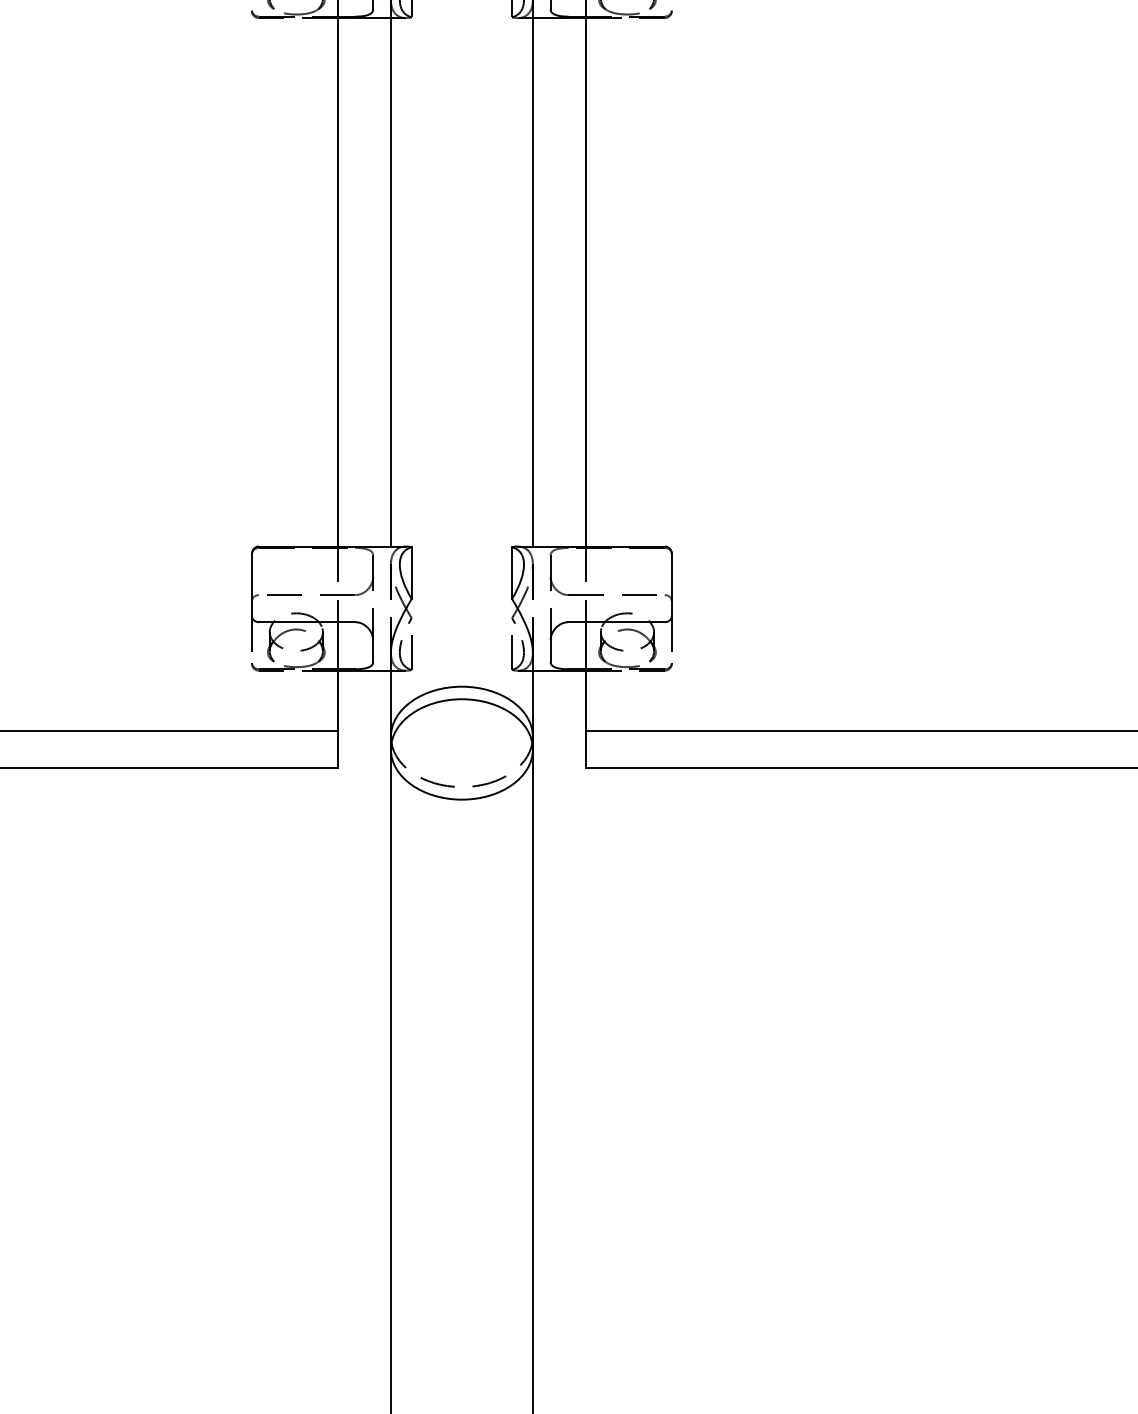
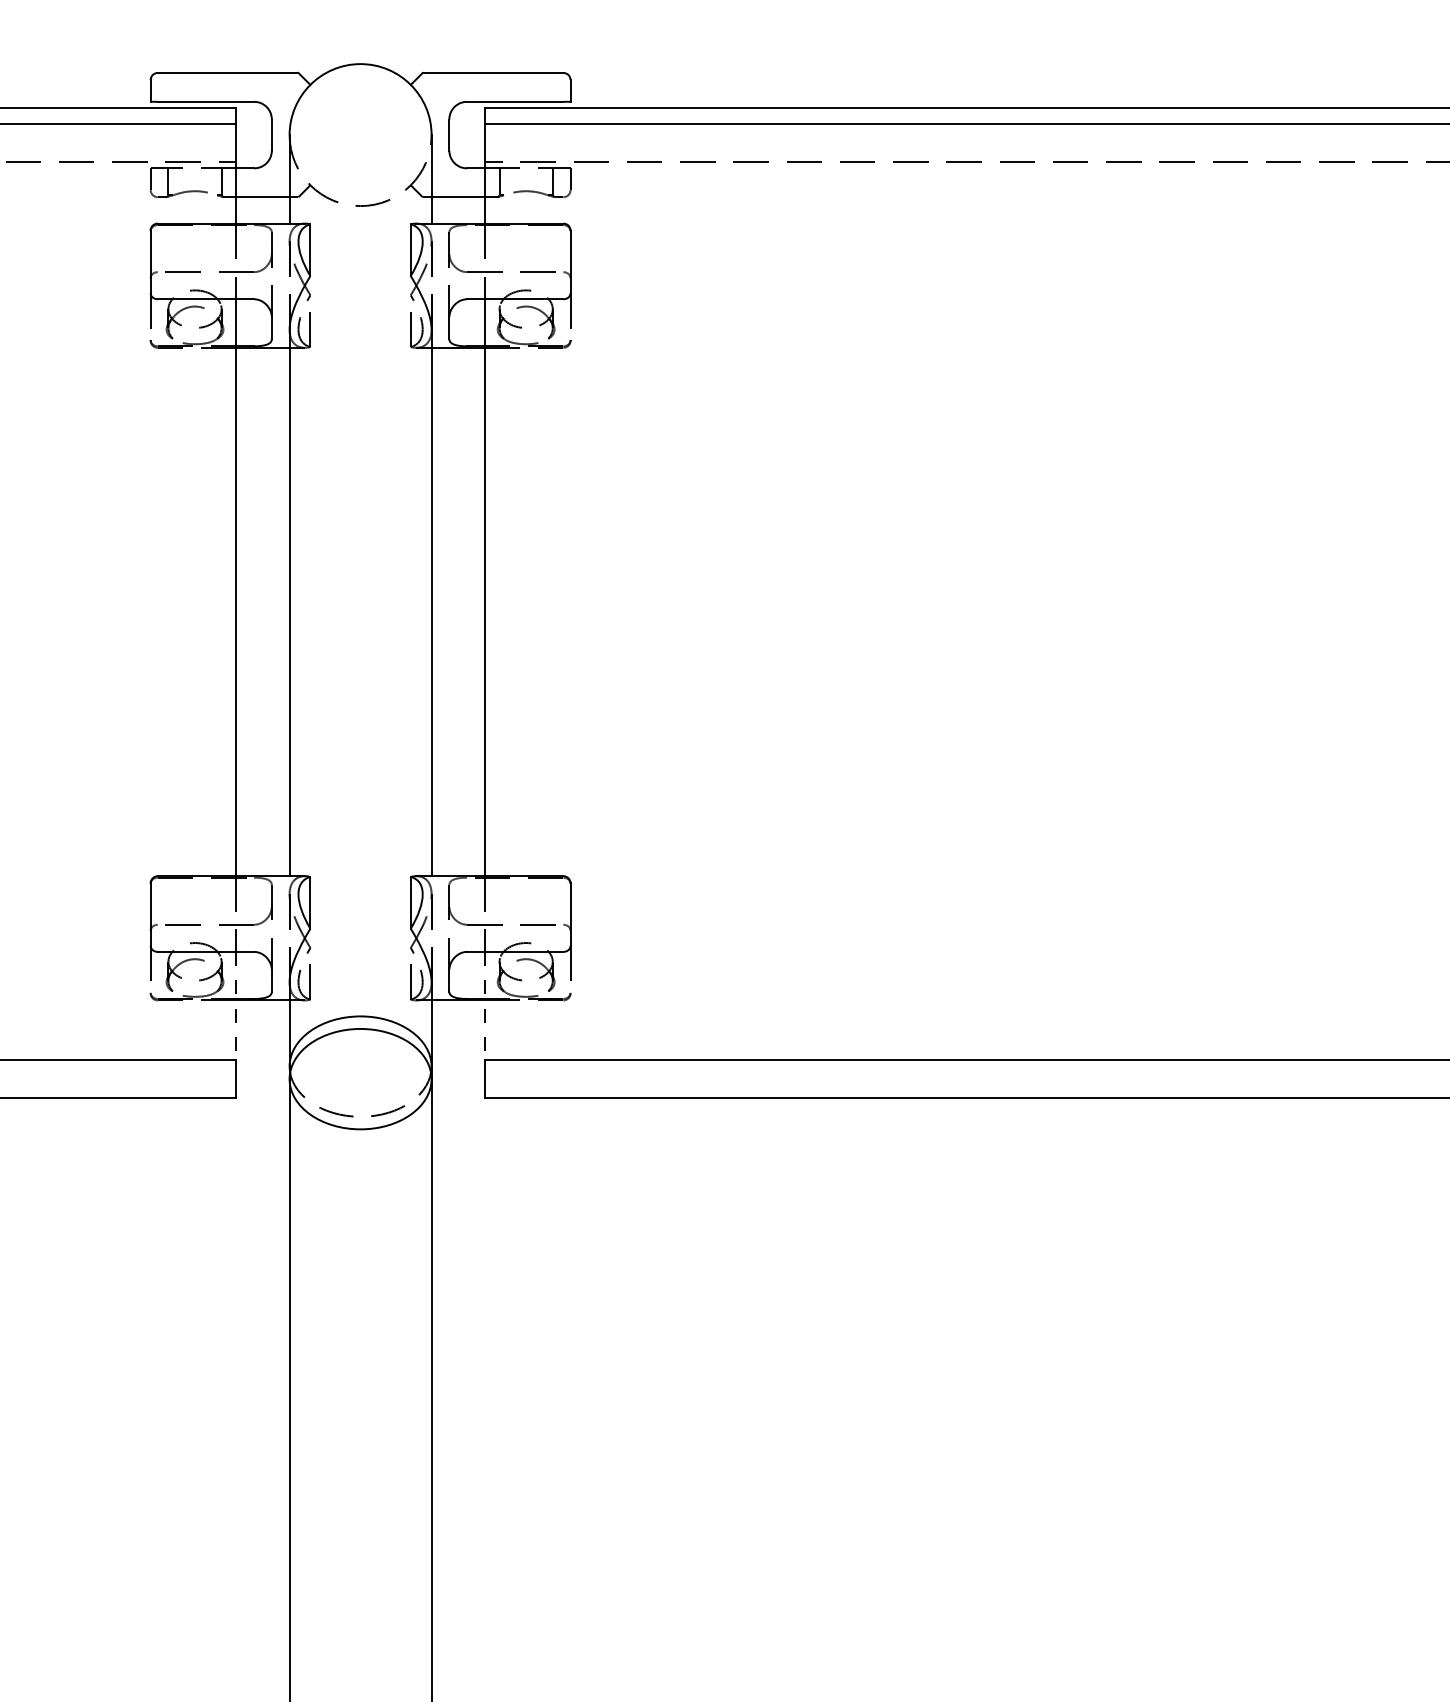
line: (337, 676) -> (236, 1006), solid -> dashed
line: (585, 676) -> (484, 1006), solid -> dashed

